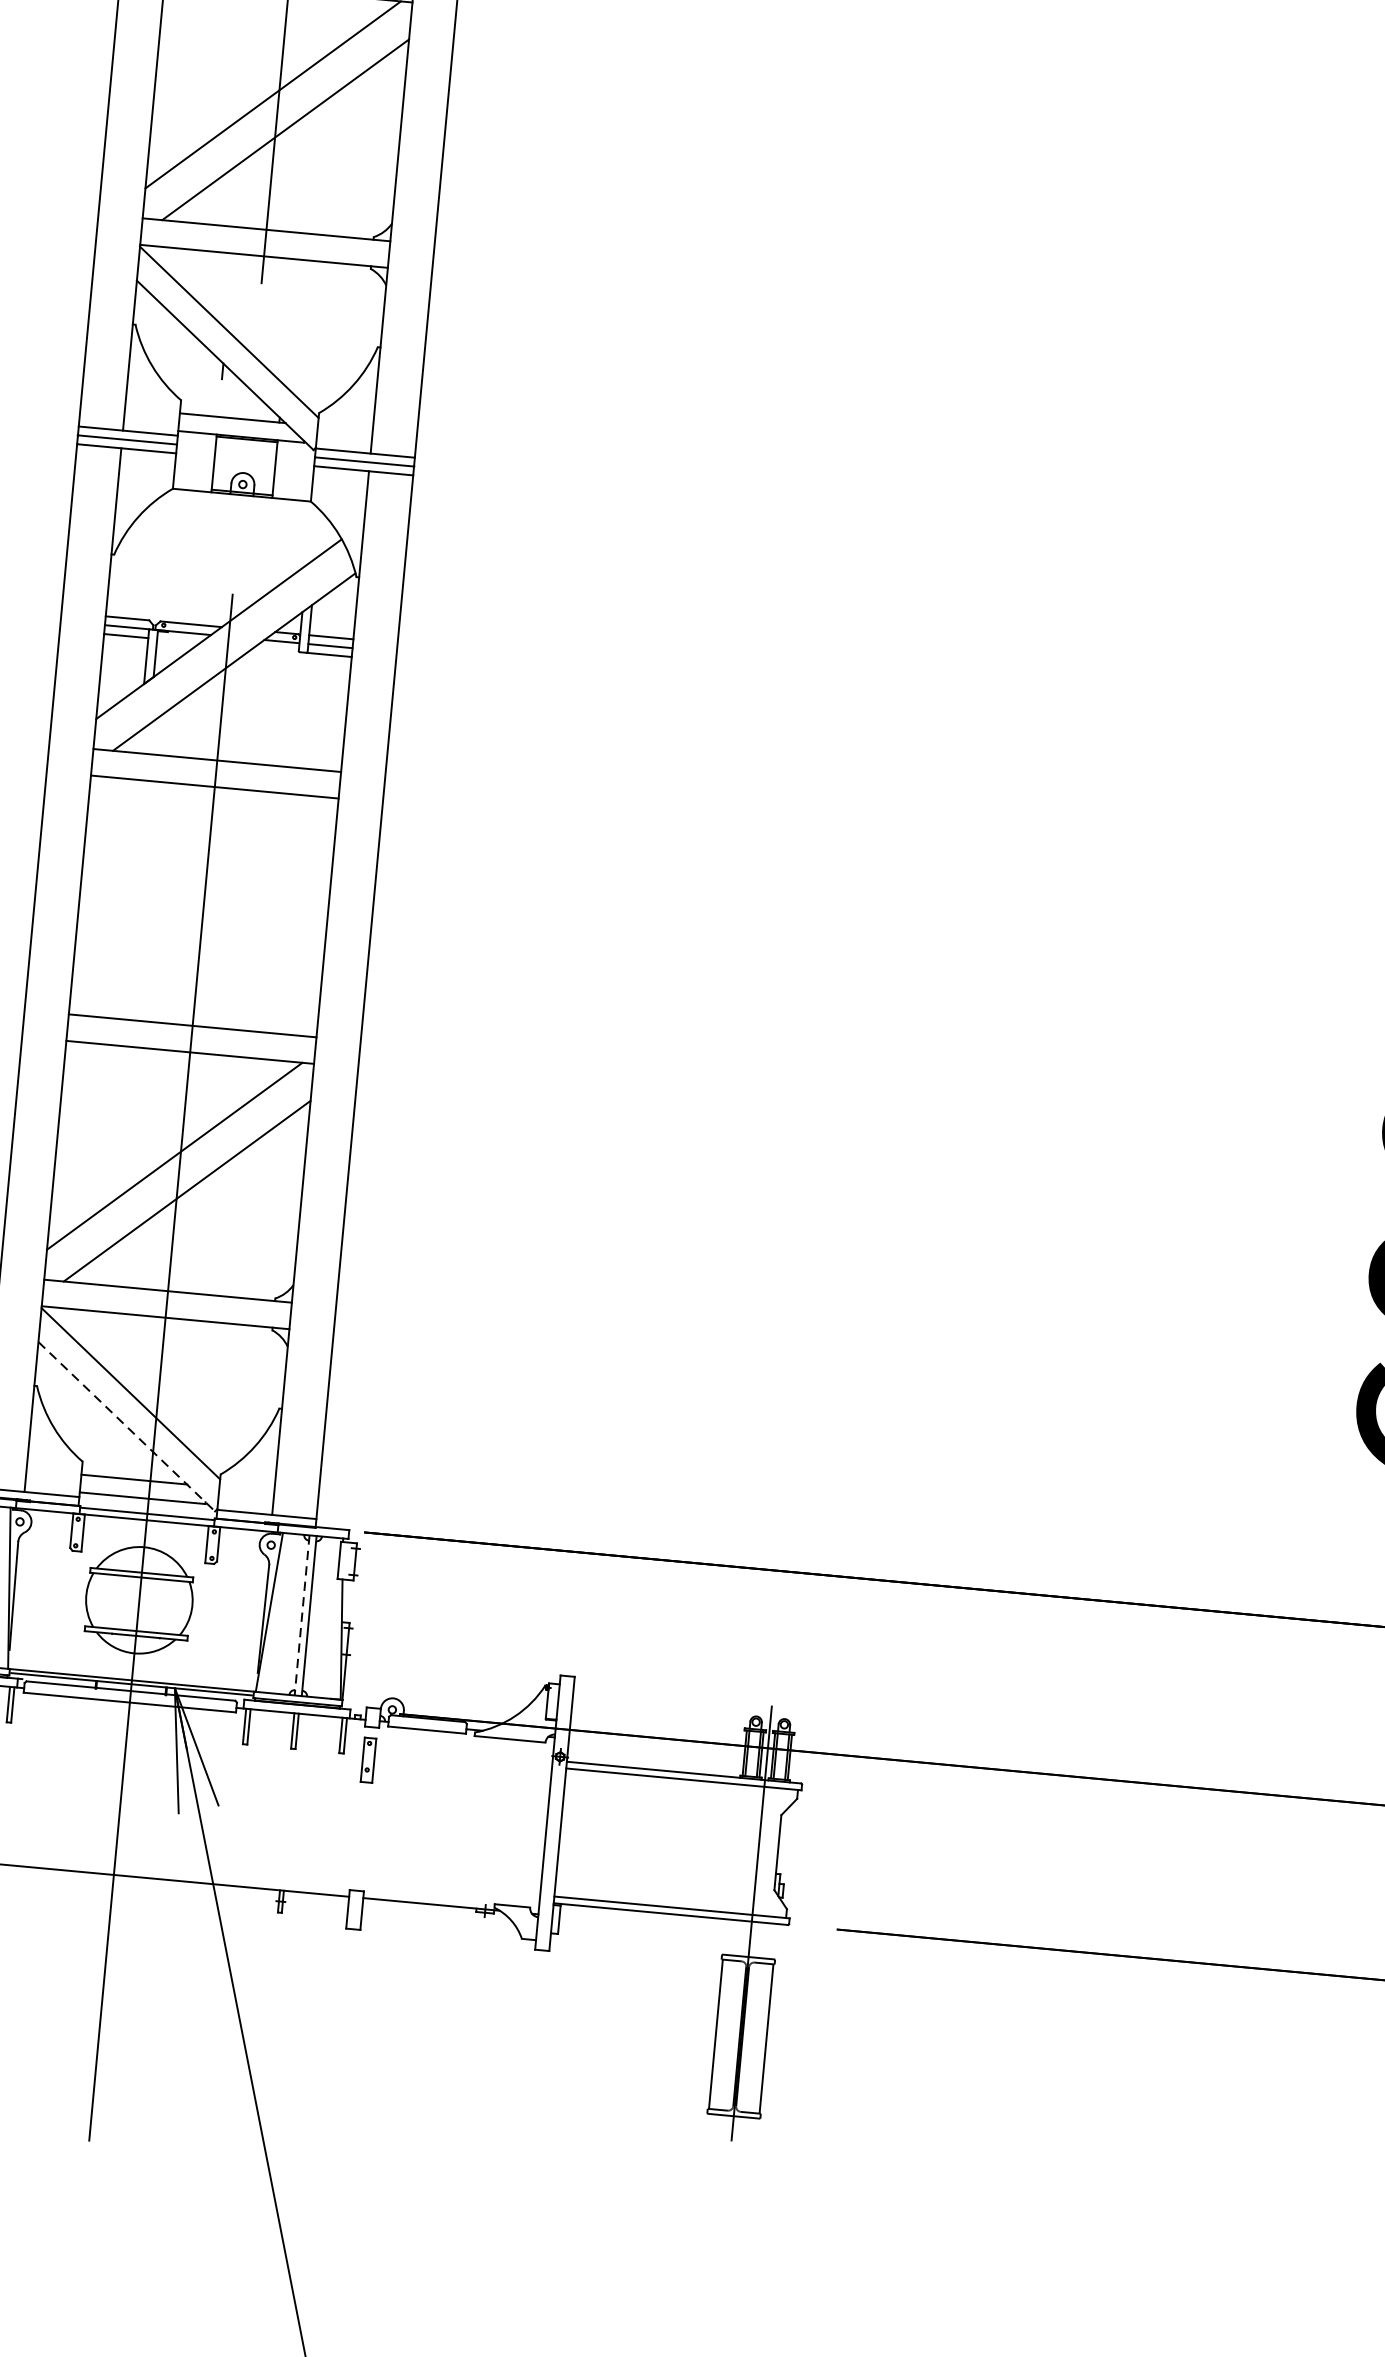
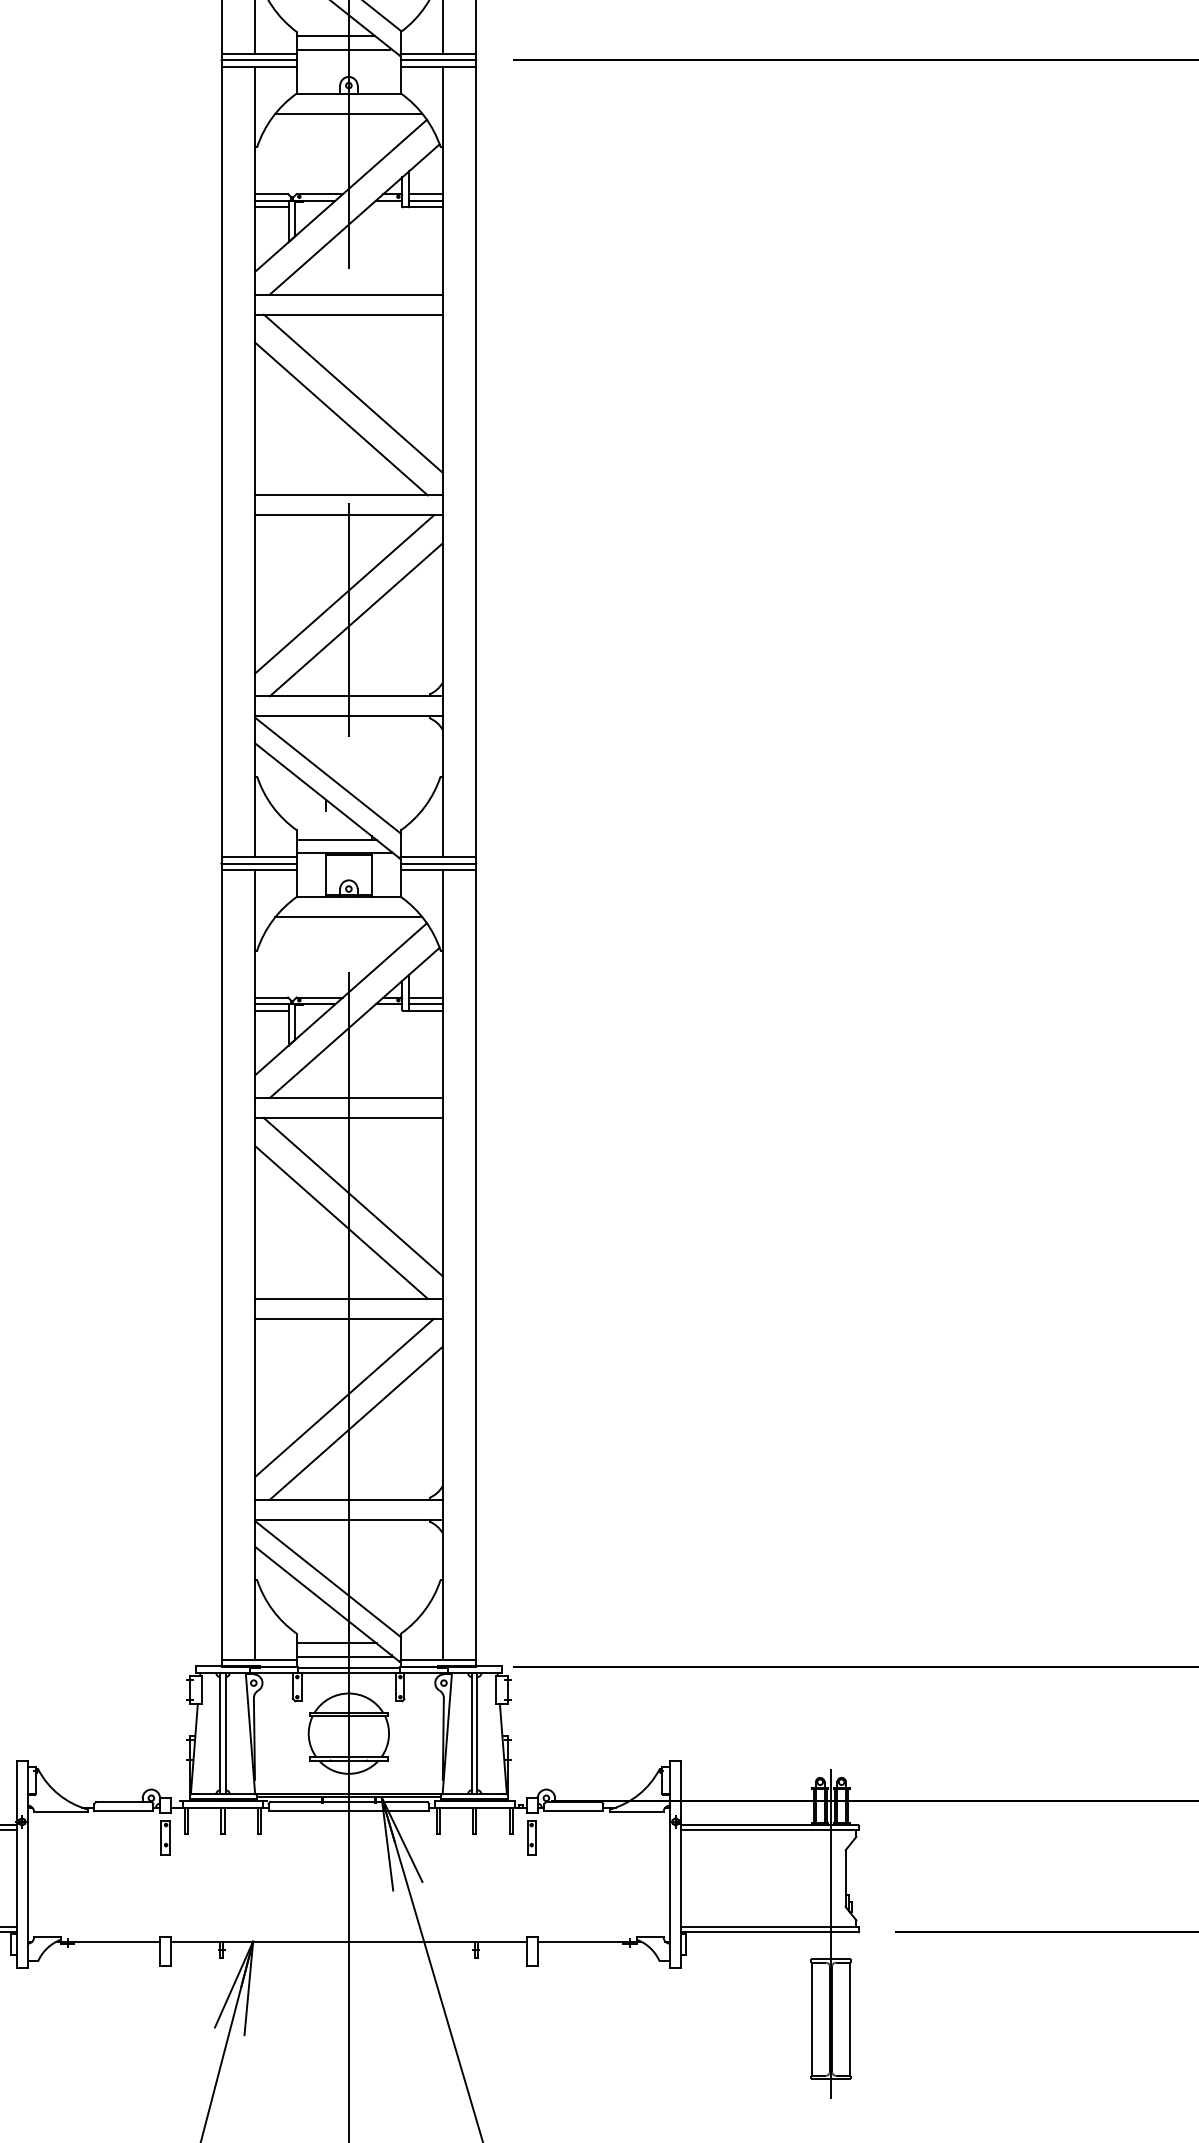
line: (238, 522) -> (348, 917), added
line: (209, 892) -> (352, 1197), added
line: (192, 924) -> (341, 1222), added
line: (126, 1427) -> (327, 1604), dashed -> solid
line: (302, 1615) -> (472, 1733), dashed -> solid

